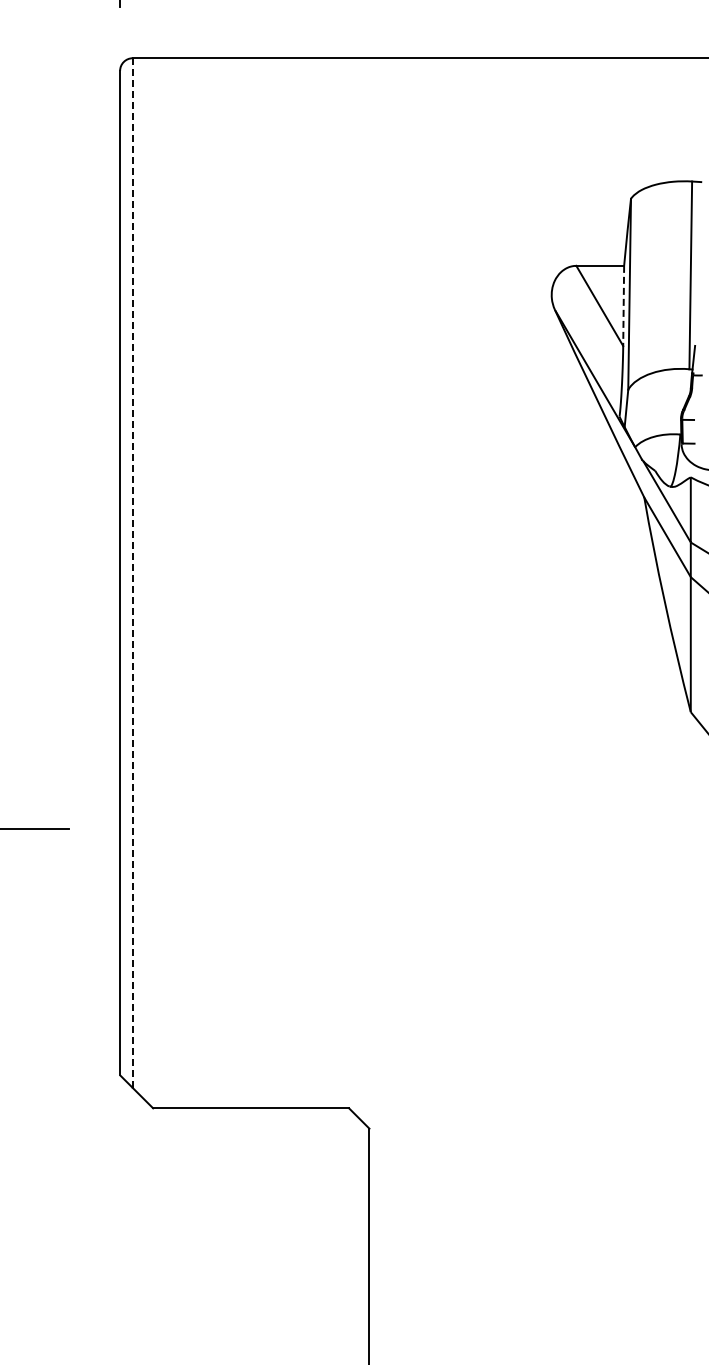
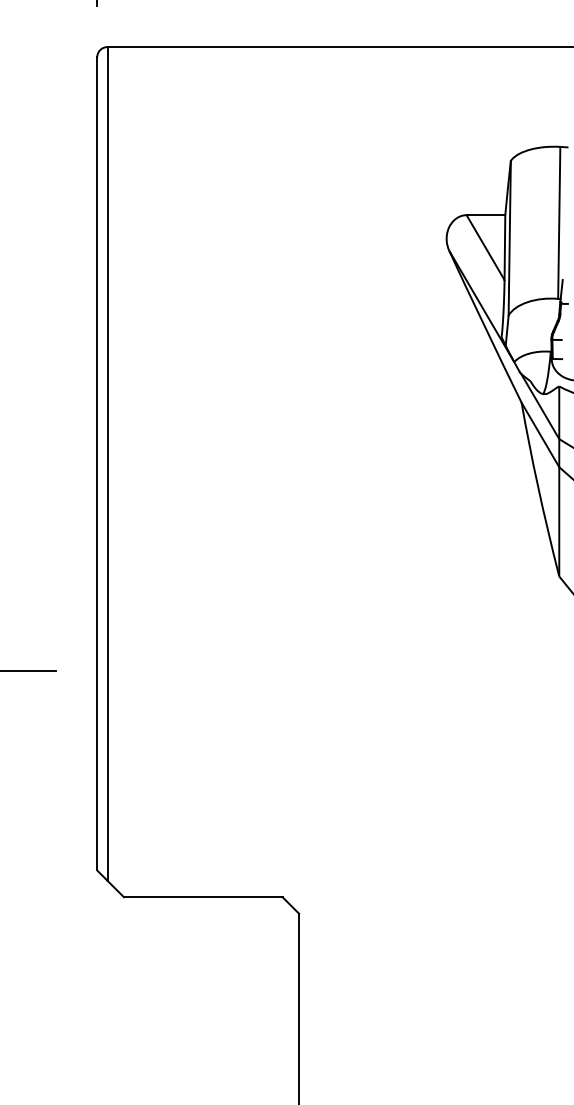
line: (623, 306) -> (504, 248), dashed -> solid
line: (132, 573) -> (107, 464), dashed -> solid

